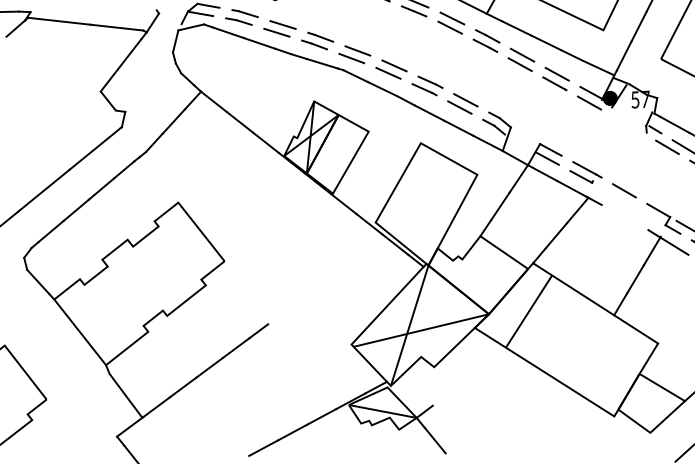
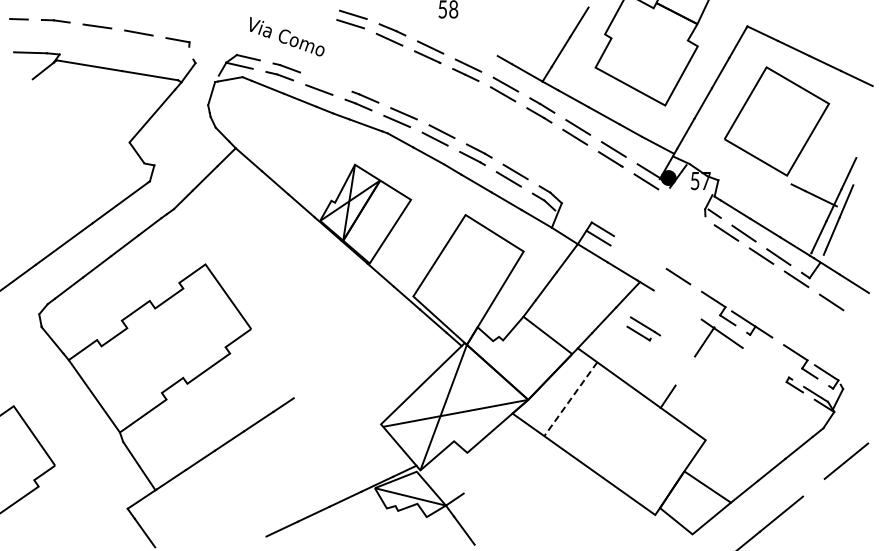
line: (283, 24) -> (326, 81), removed
part: (585, 171) -> (643, 328), moved
line: (635, 278) -> (685, 370), removed
line: (528, 311) -> (570, 399), solid -> dashed

